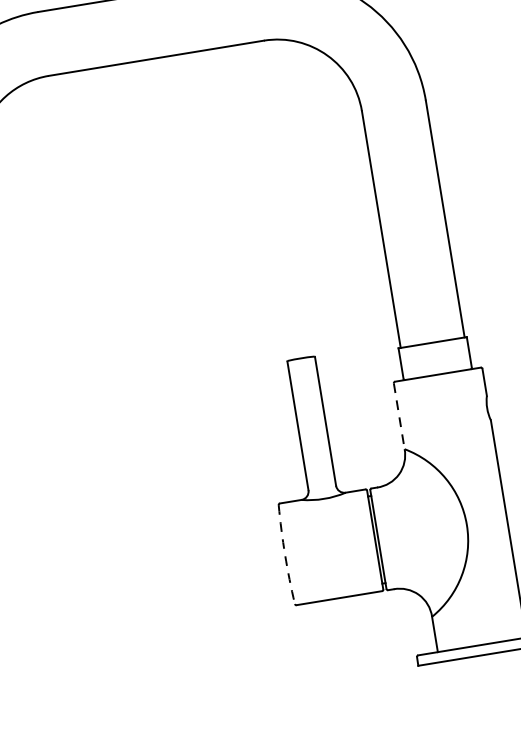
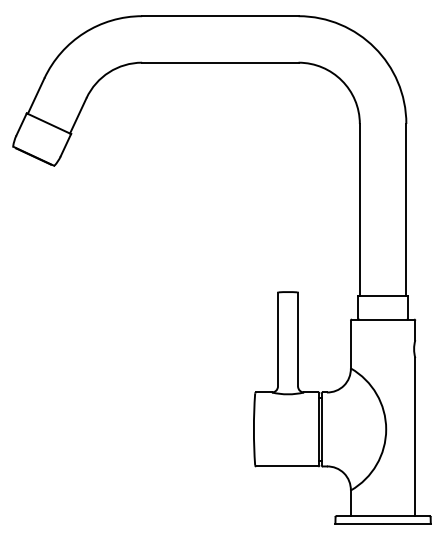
line: (398, 416) -> (350, 344), dashed -> solid
arc: (284, 554) -> (253, 429), dashed -> solid

